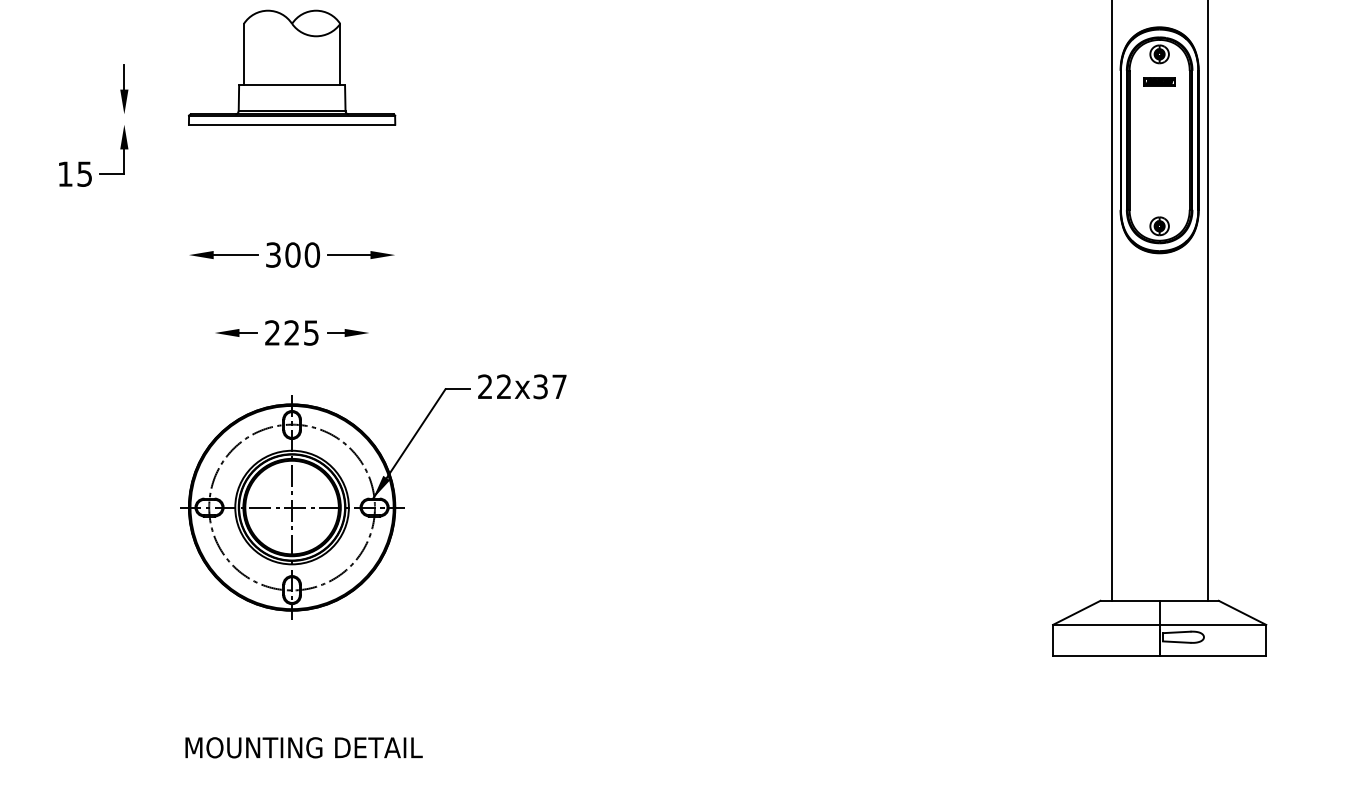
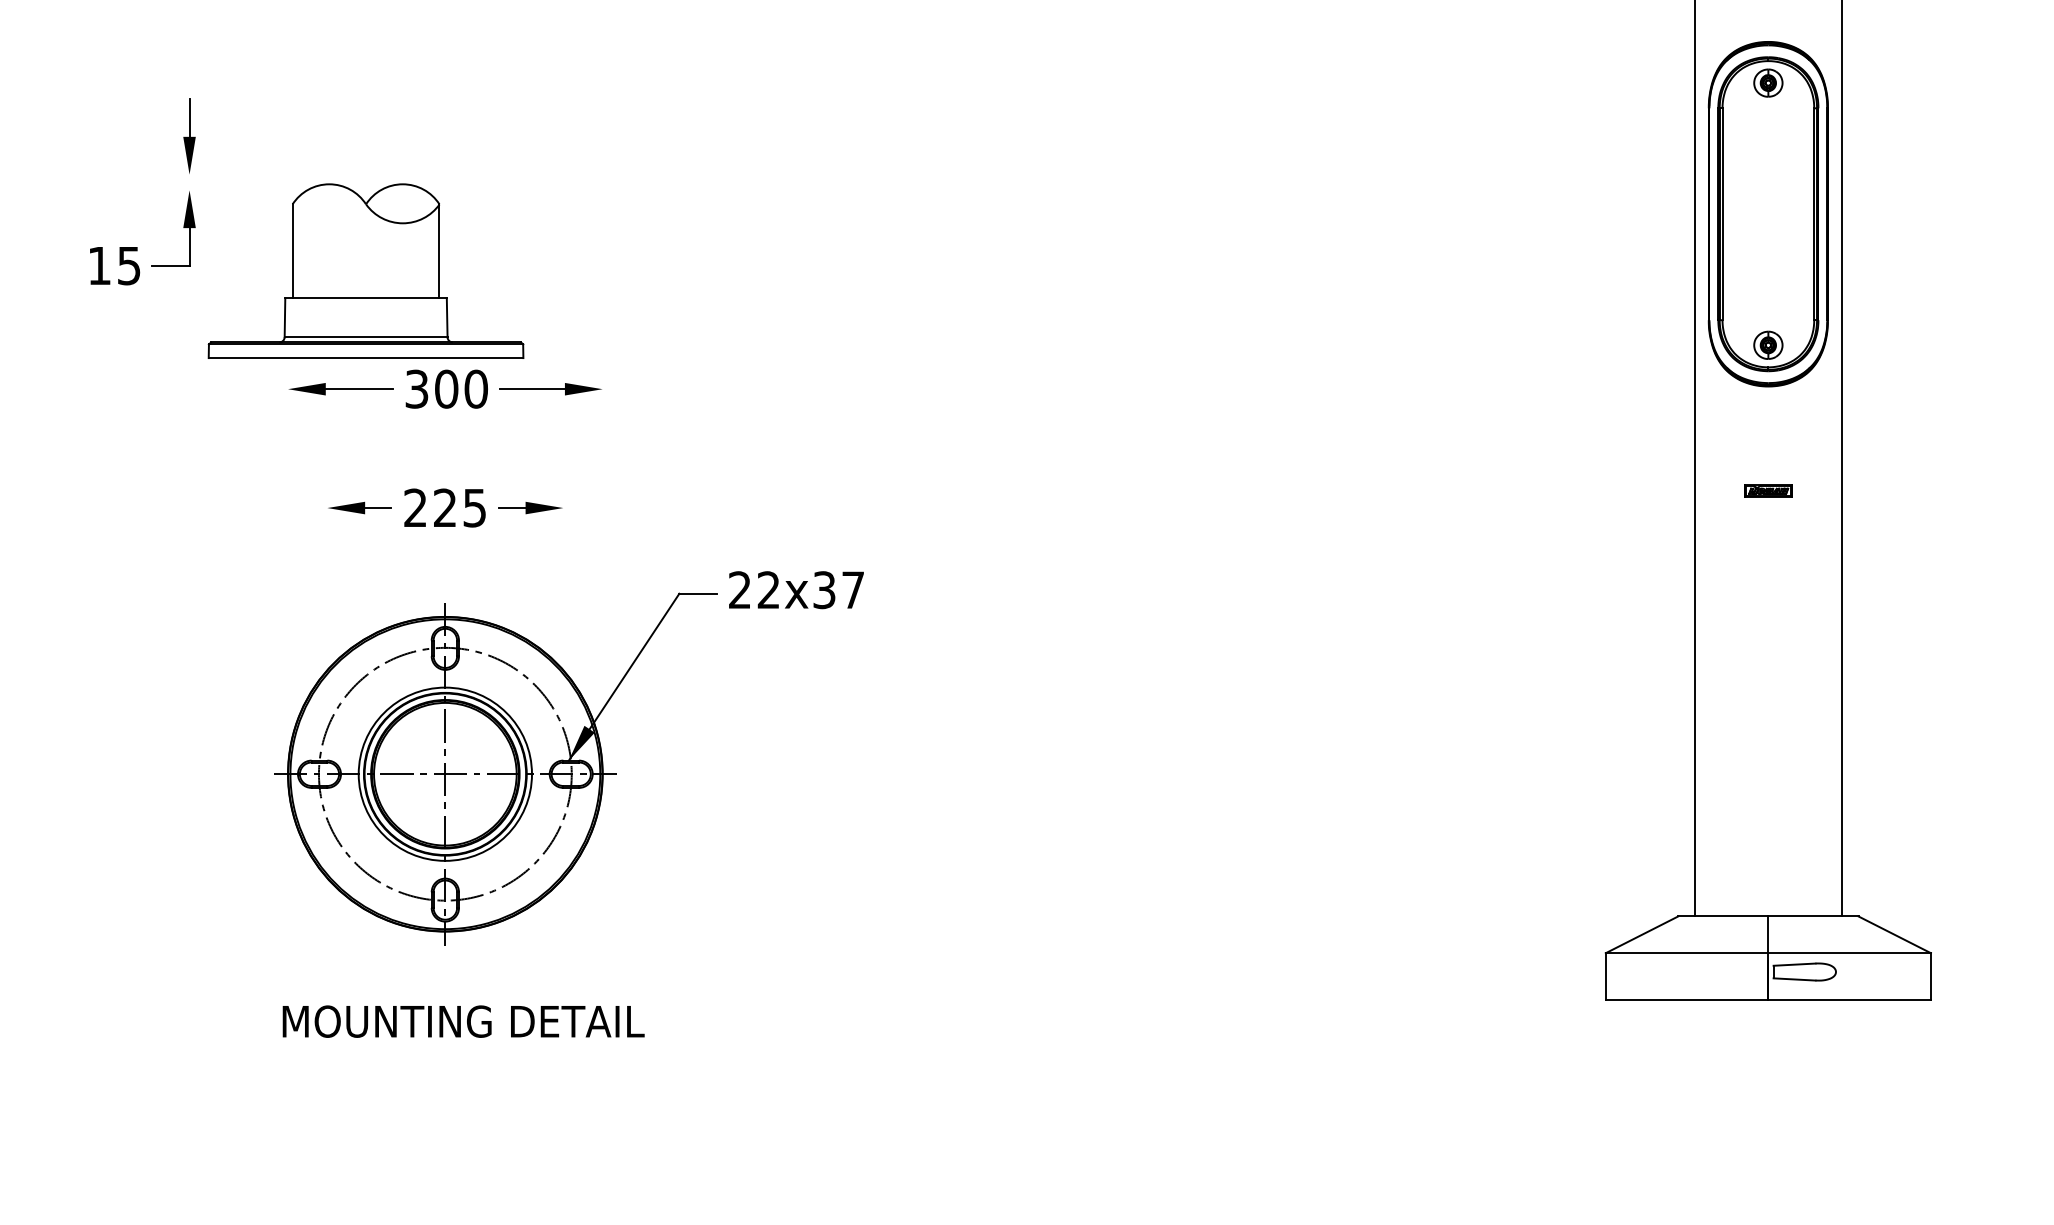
part: (292, 67) -> (366, 270), moved
part: (1159, 81) -> (1768, 490), moved
text: (303, 747) -> (462, 1021), moved

